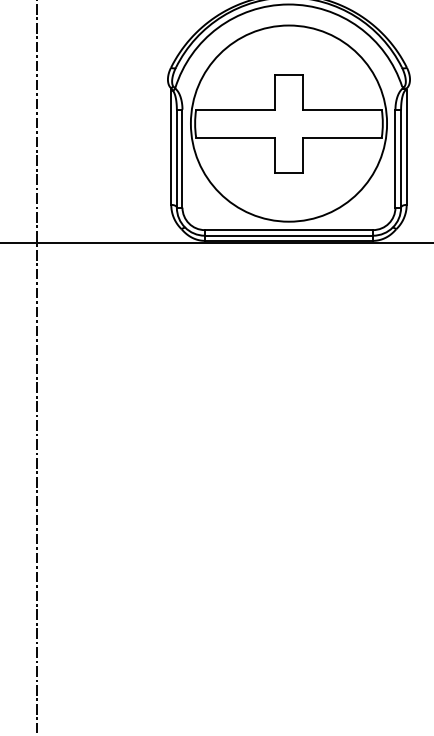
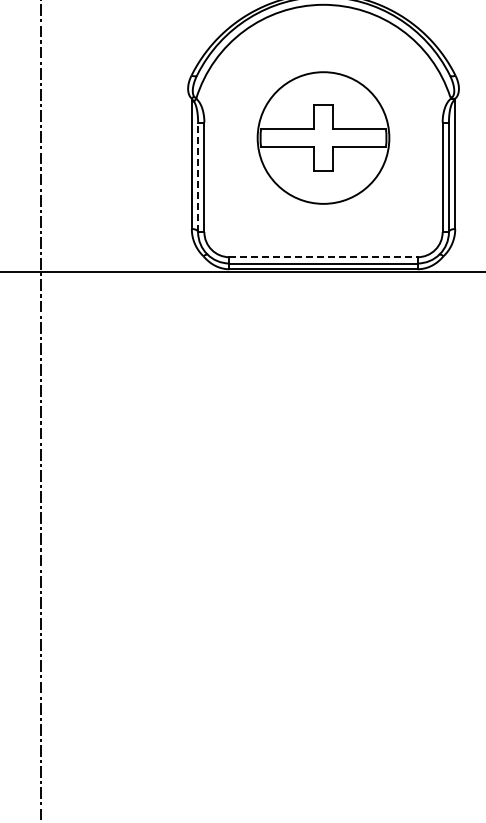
part: (288, 123) -> (323, 137), size x0.6
line: (177, 158) -> (198, 177), solid -> dashed
line: (289, 230) -> (324, 257), solid -> dashed

